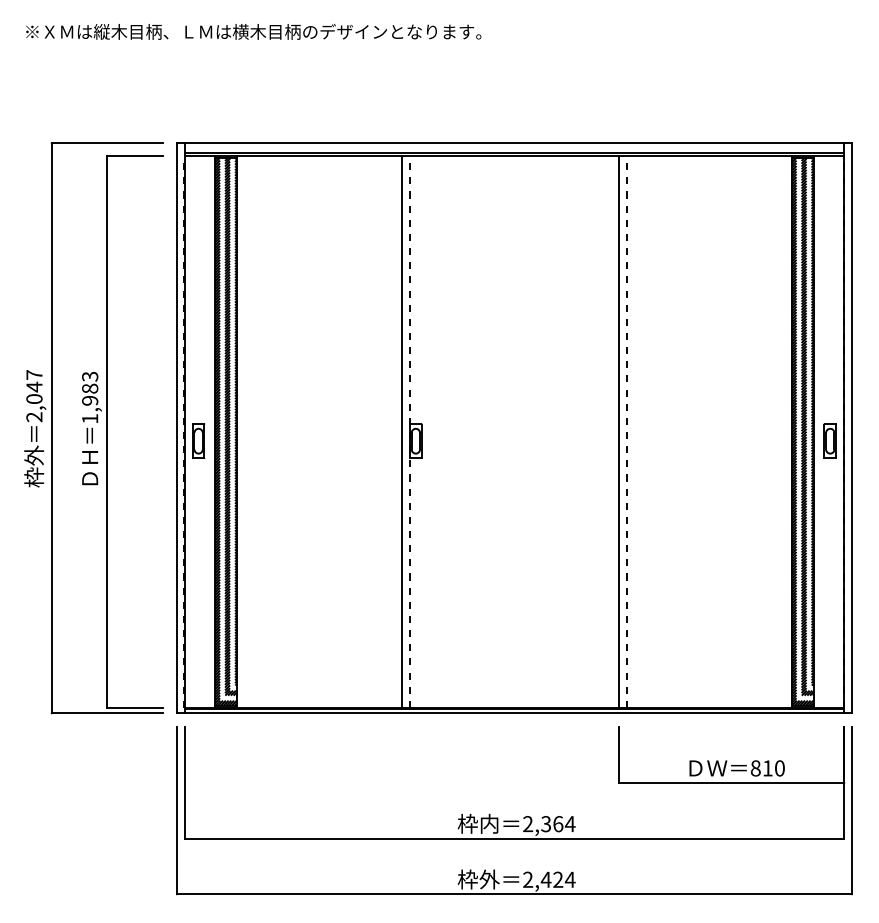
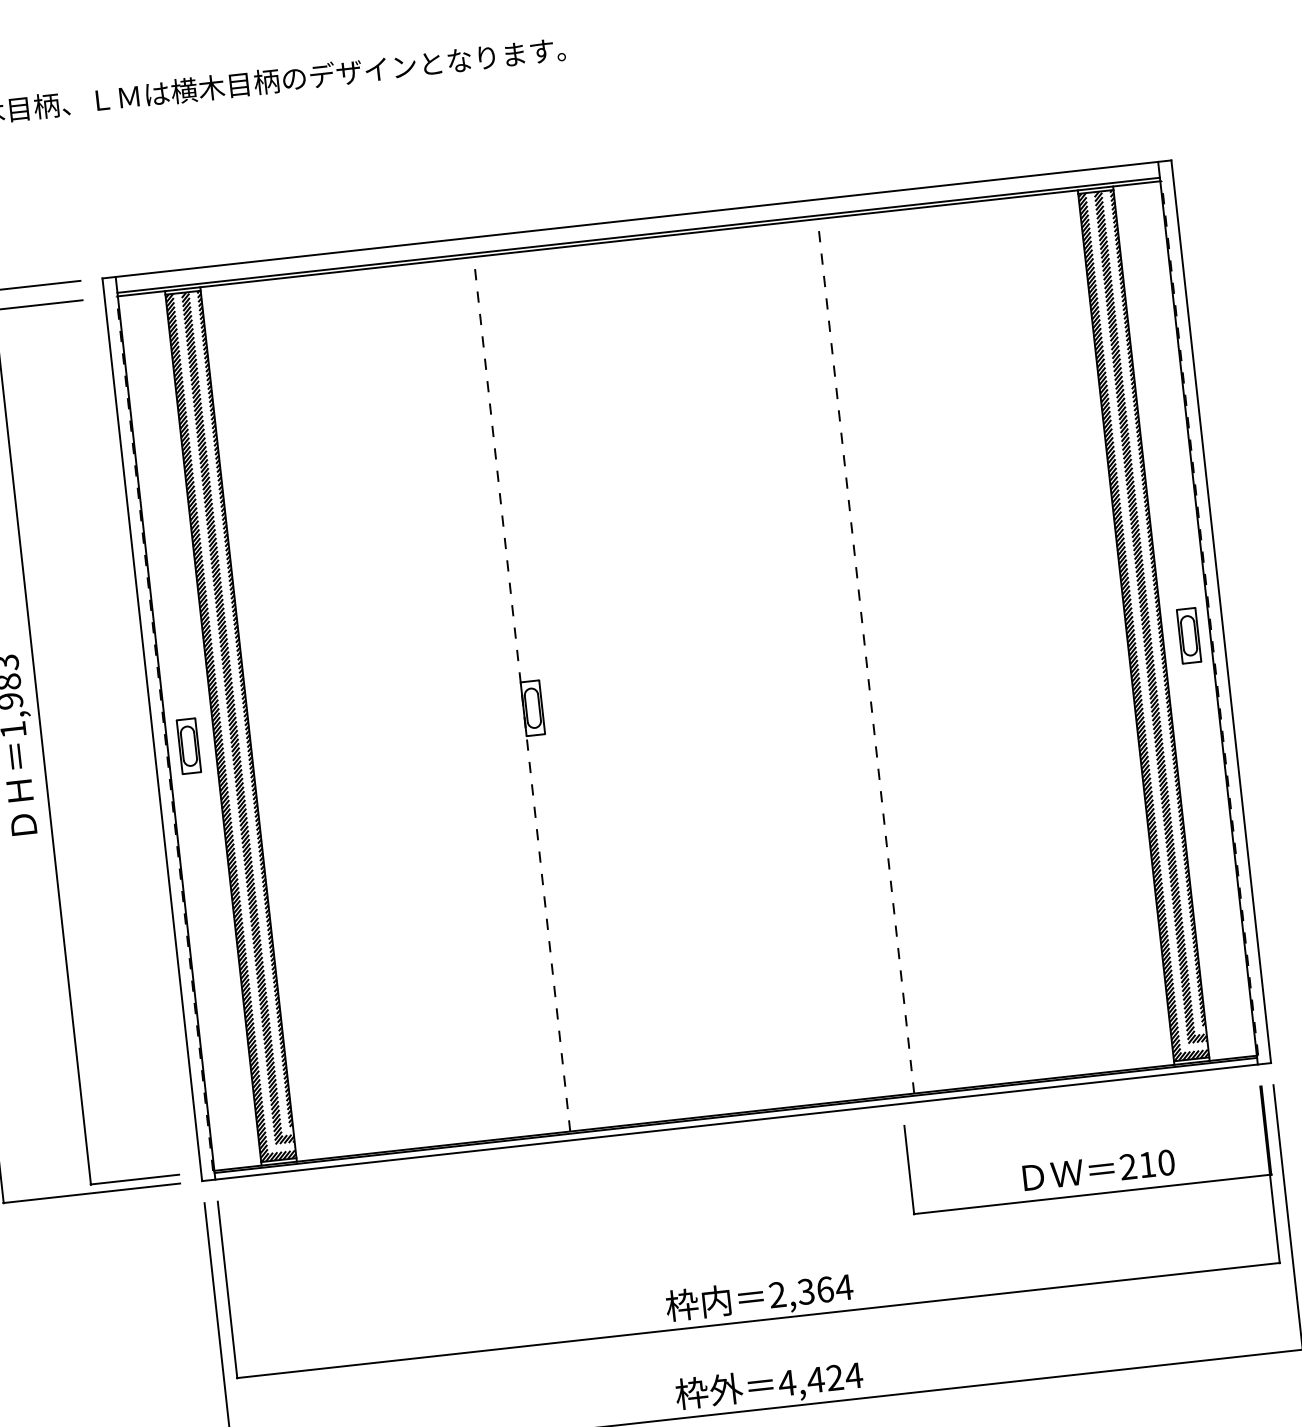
line: (401, 431) -> (508, 695), removed
line: (618, 431) -> (852, 657), removed
text: (755, 768) -> (1127, 1167), 810 -> 210
text: (527, 879) -> (786, 1382), 2,424 -> 4,424

